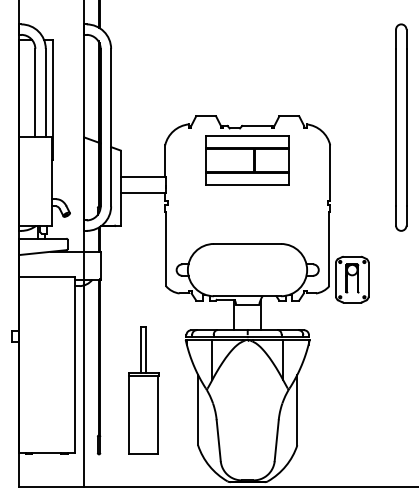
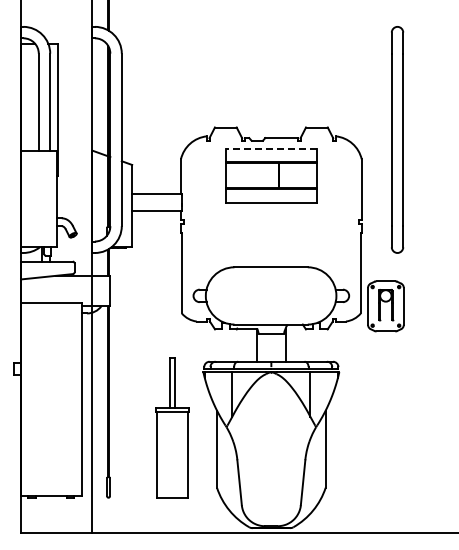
part: (401, 127) -> (397, 139), moved
line: (247, 135) -> (271, 148), solid -> dashed
part: (143, 390) -> (172, 427), moved

